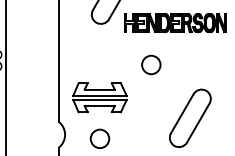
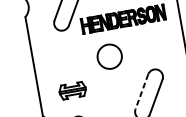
circle: (151, 64) -> (109, 56), size x1.6
part: (99, 97) -> (72, 90), size x0.6
line: (182, 113) -> (141, 91), solid -> dashed

